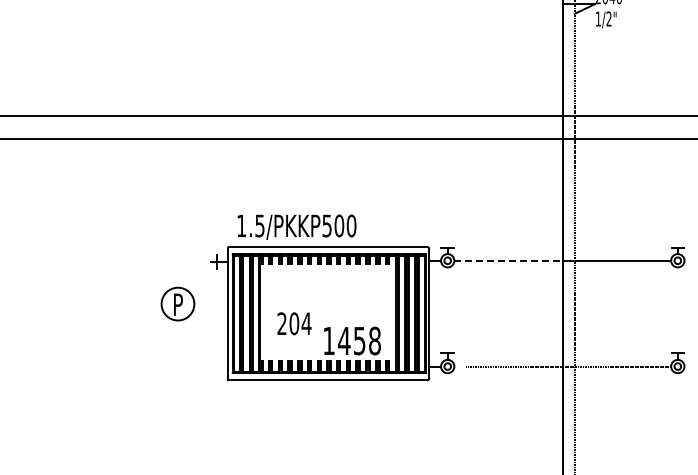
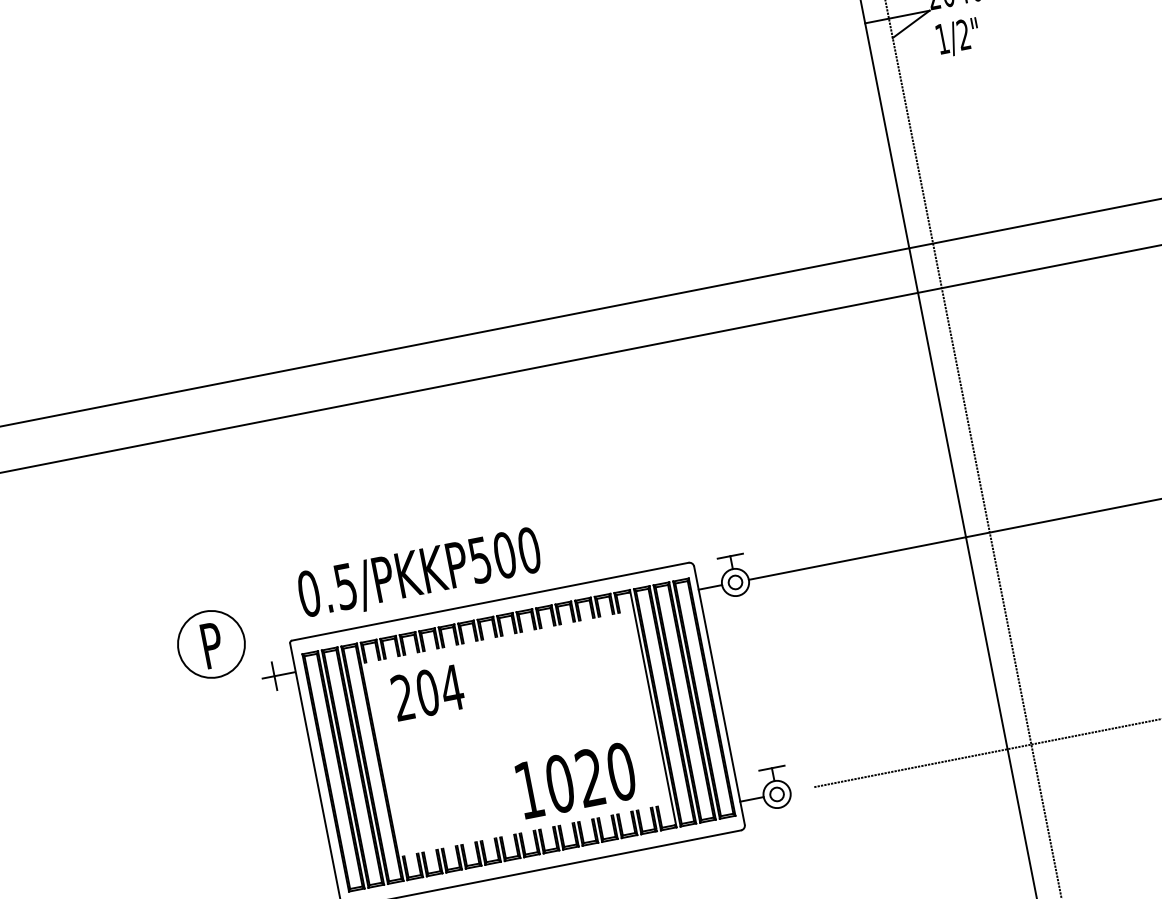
text: (241, 225) -> (308, 592), 1.5/PKKP500 -> 0.5/PKKP500
line: (509, 260) -> (859, 557), dashed -> solid
part: (177, 303) -> (210, 643), moved
text: (294, 323) -> (427, 692), moved
text: (359, 340) -> (590, 776), 1458 -> 1020

